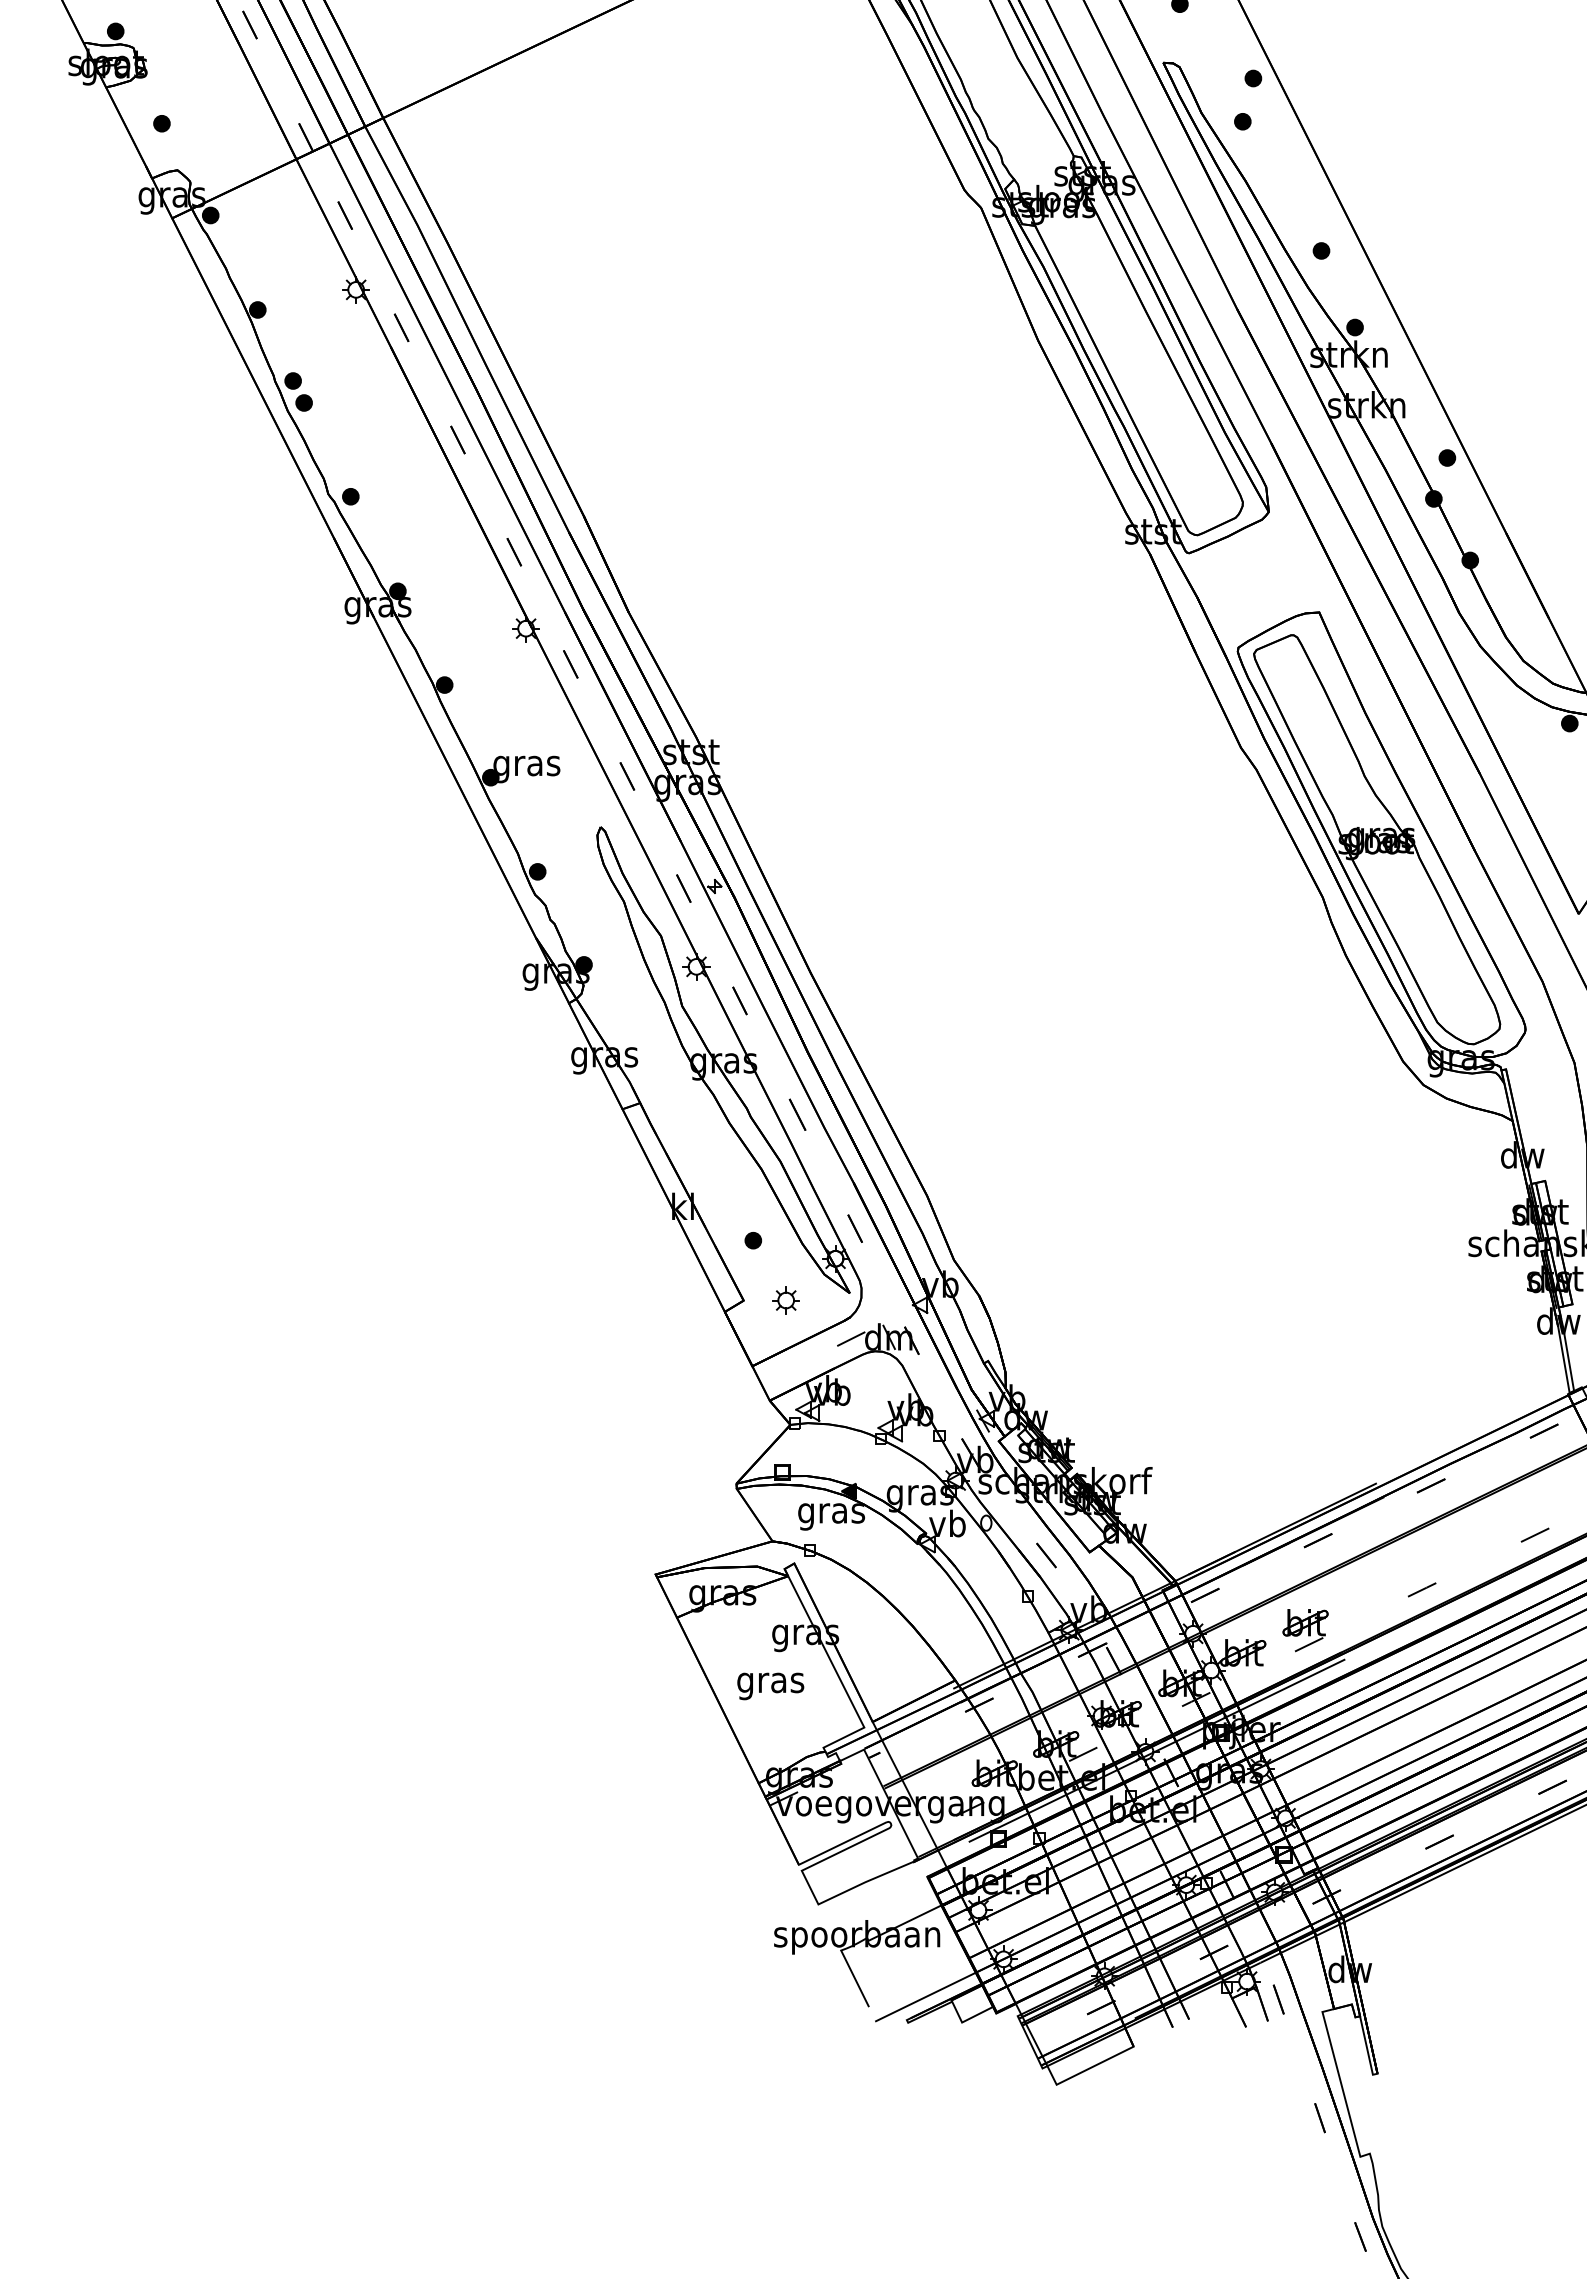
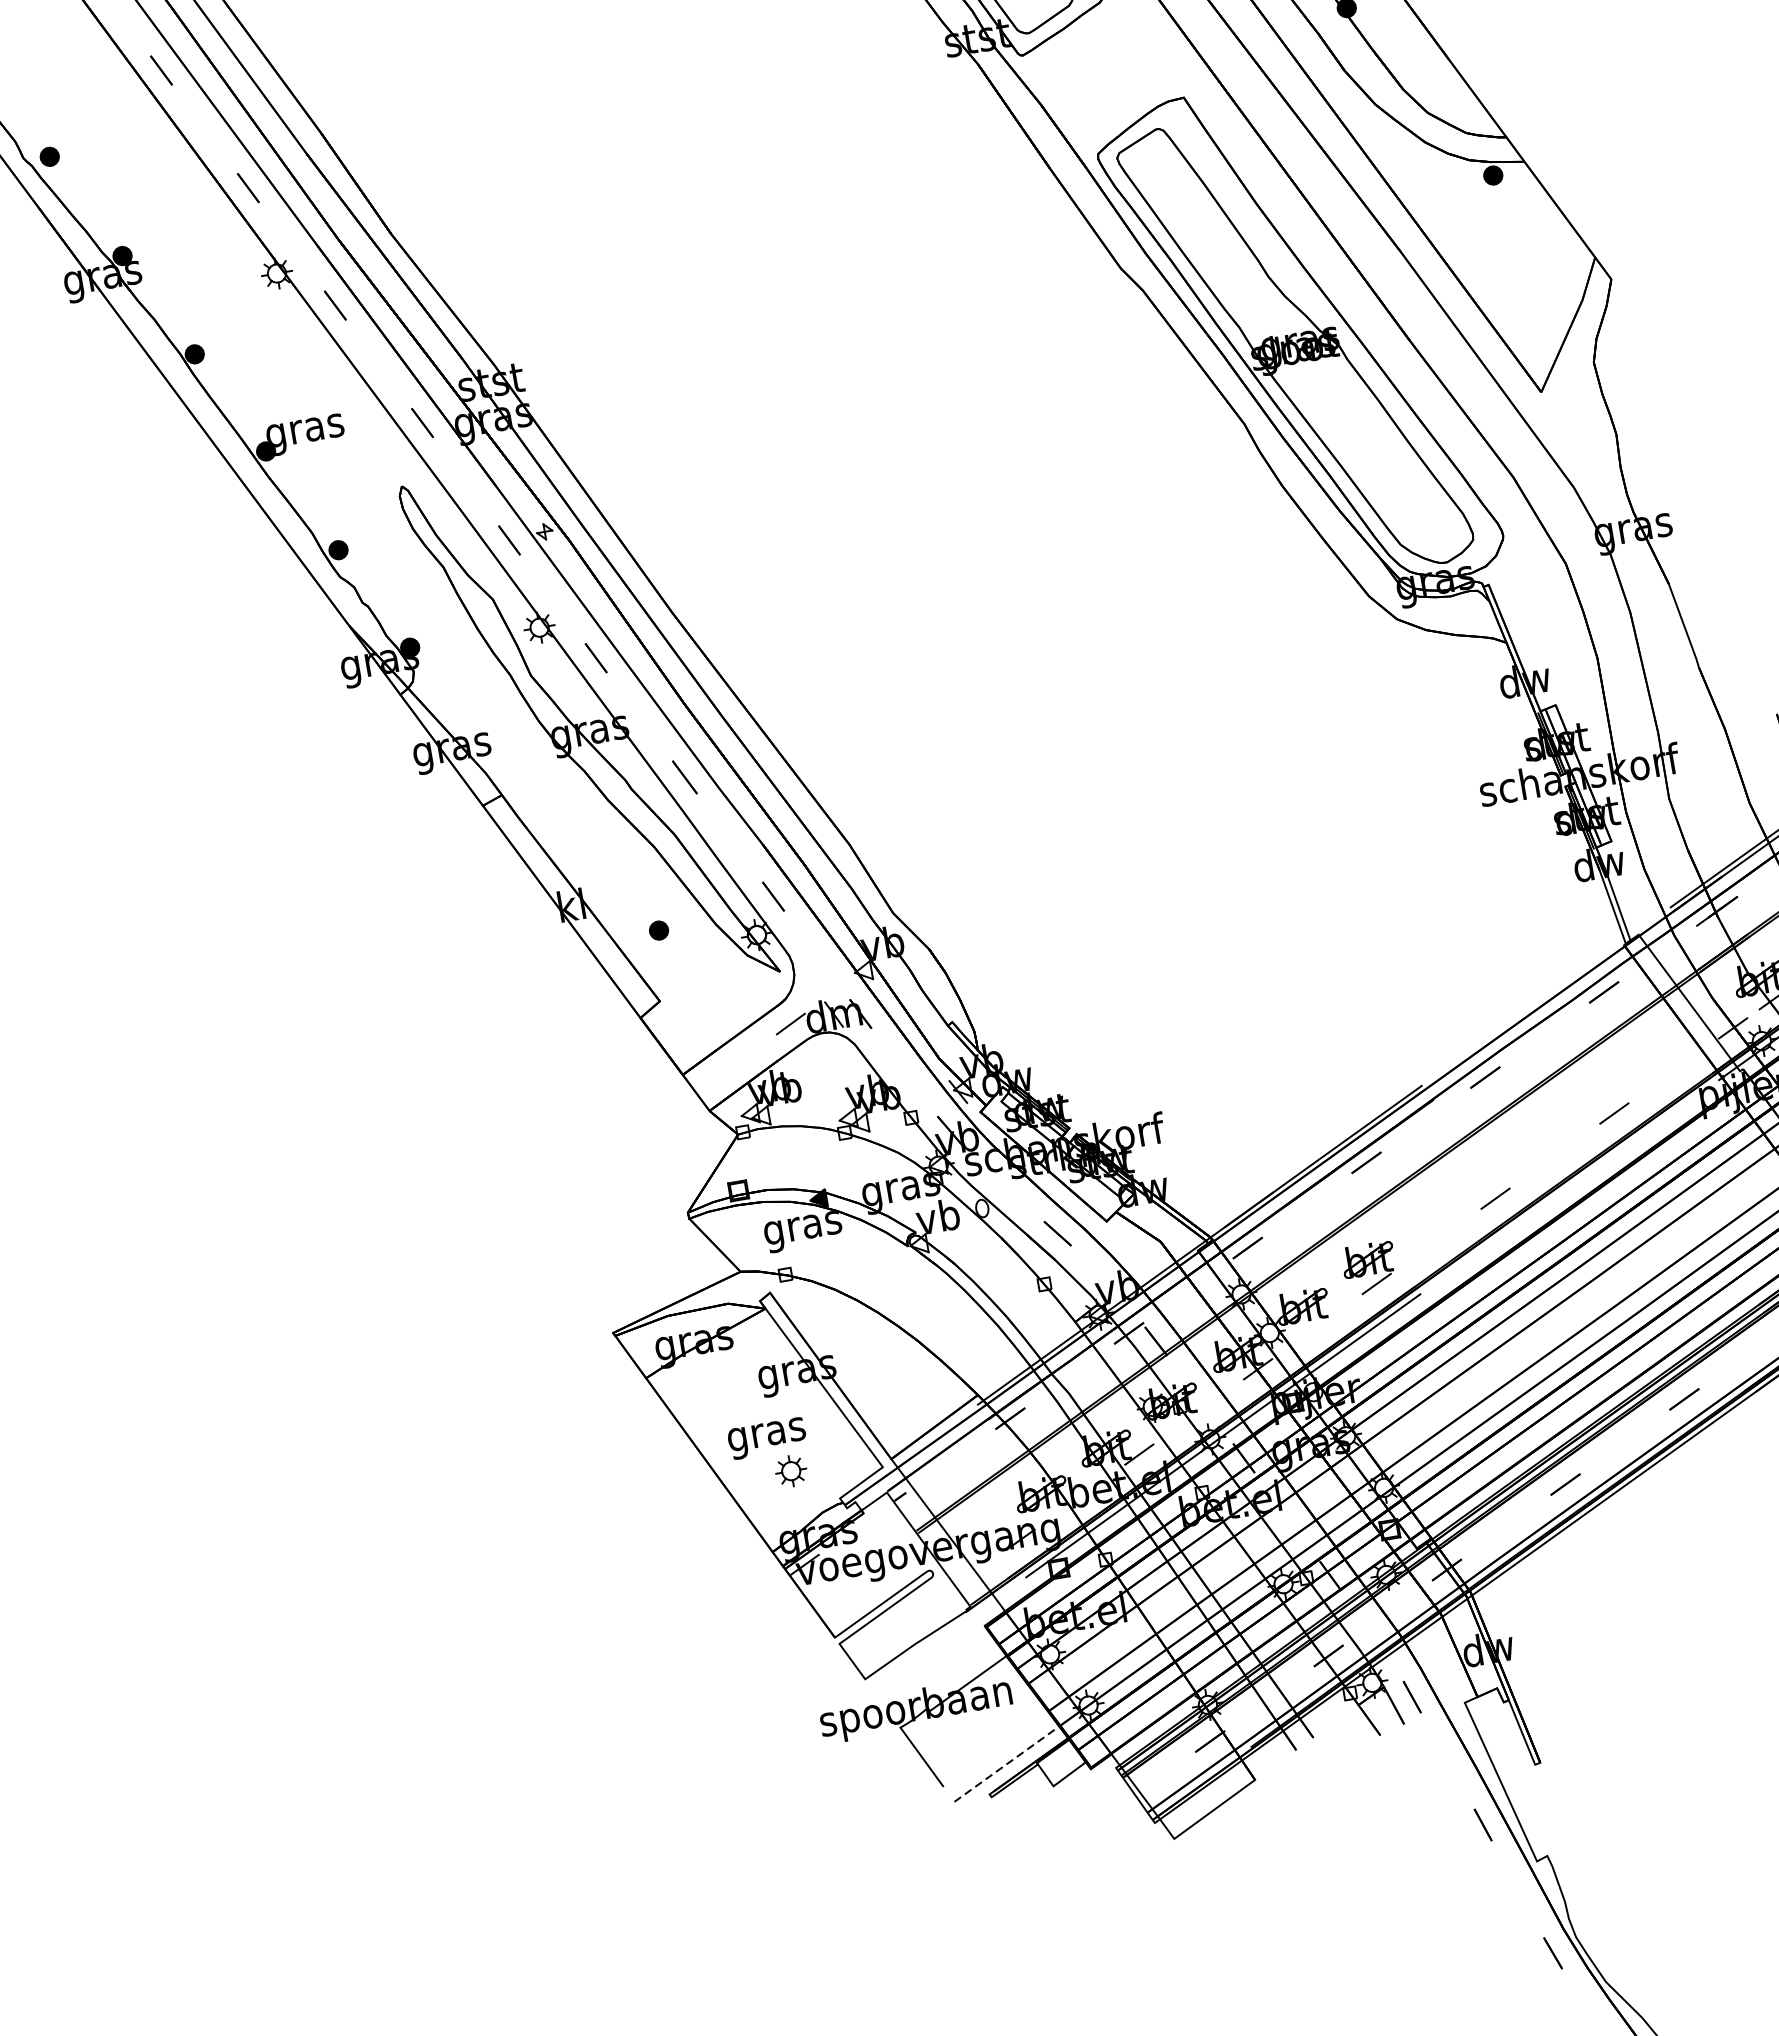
part: (785, 1300) -> (790, 1471), moved
line: (926, 1996) -> (1007, 1763), solid -> dashed

